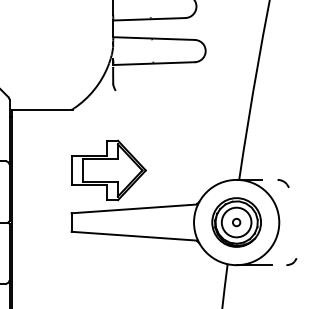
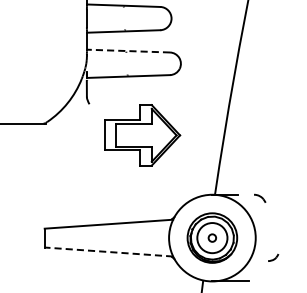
line: (154, 38) -> (128, 51), solid -> dashed
part: (108, 170) -> (142, 135), moved
line: (134, 236) -> (108, 252), solid -> dashed
part: (291, 261) -> (273, 257), moved

